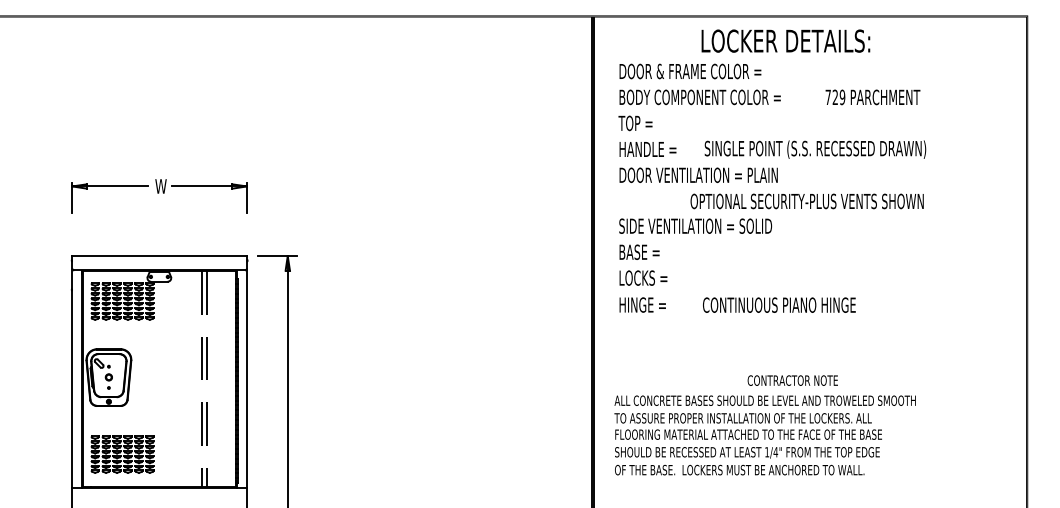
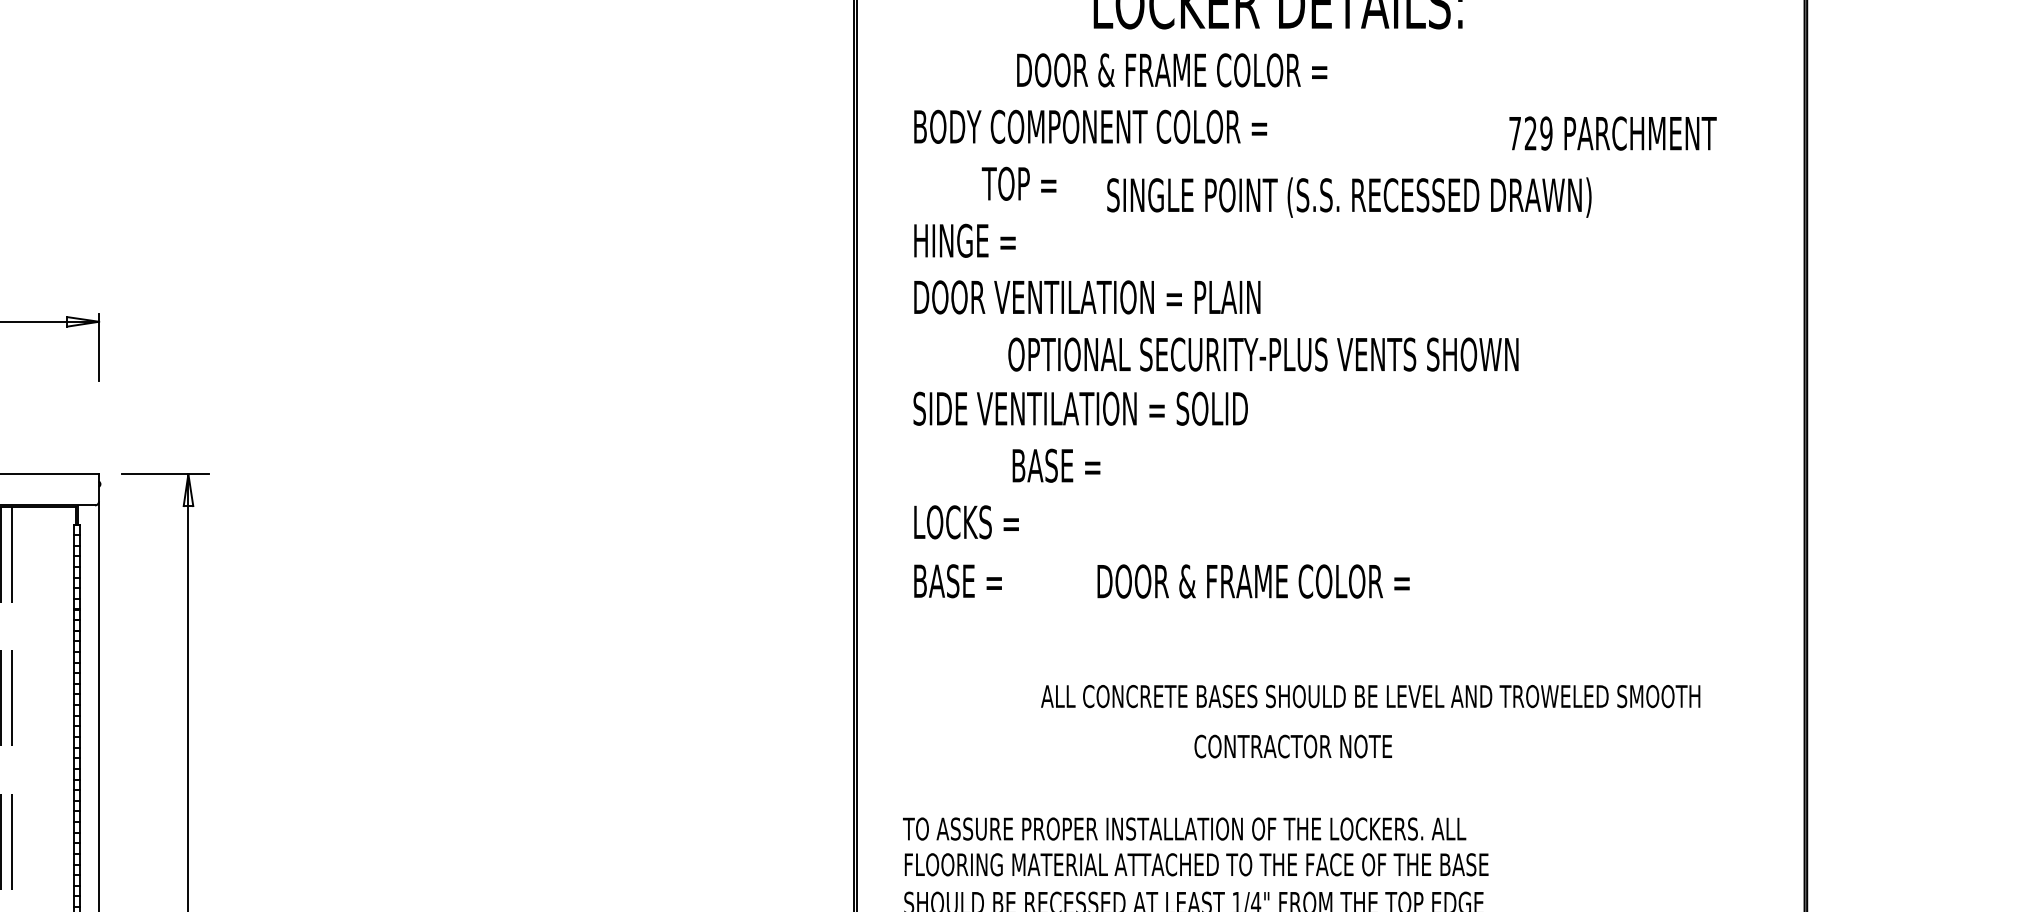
text: (690, 71) -> (1172, 70), moved
text: (872, 97) -> (1611, 133), moved
text: (635, 123) -> (1019, 184), moved
text: (651, 149) -> (984, 240), HANDLE = -> HINGE =
text: (815, 149) -> (1349, 197), moved
text: (806, 201) -> (1261, 354), moved
text: (639, 251) -> (1056, 464), moved
text: (642, 304) -> (964, 580), HINGE = -> BASE =
text: (779, 304) -> (1264, 580), CONTINUOUS PIANO HINGE -> DOOR & FRAME COLOR =
text: (764, 400) -> (1369, 695), moved

